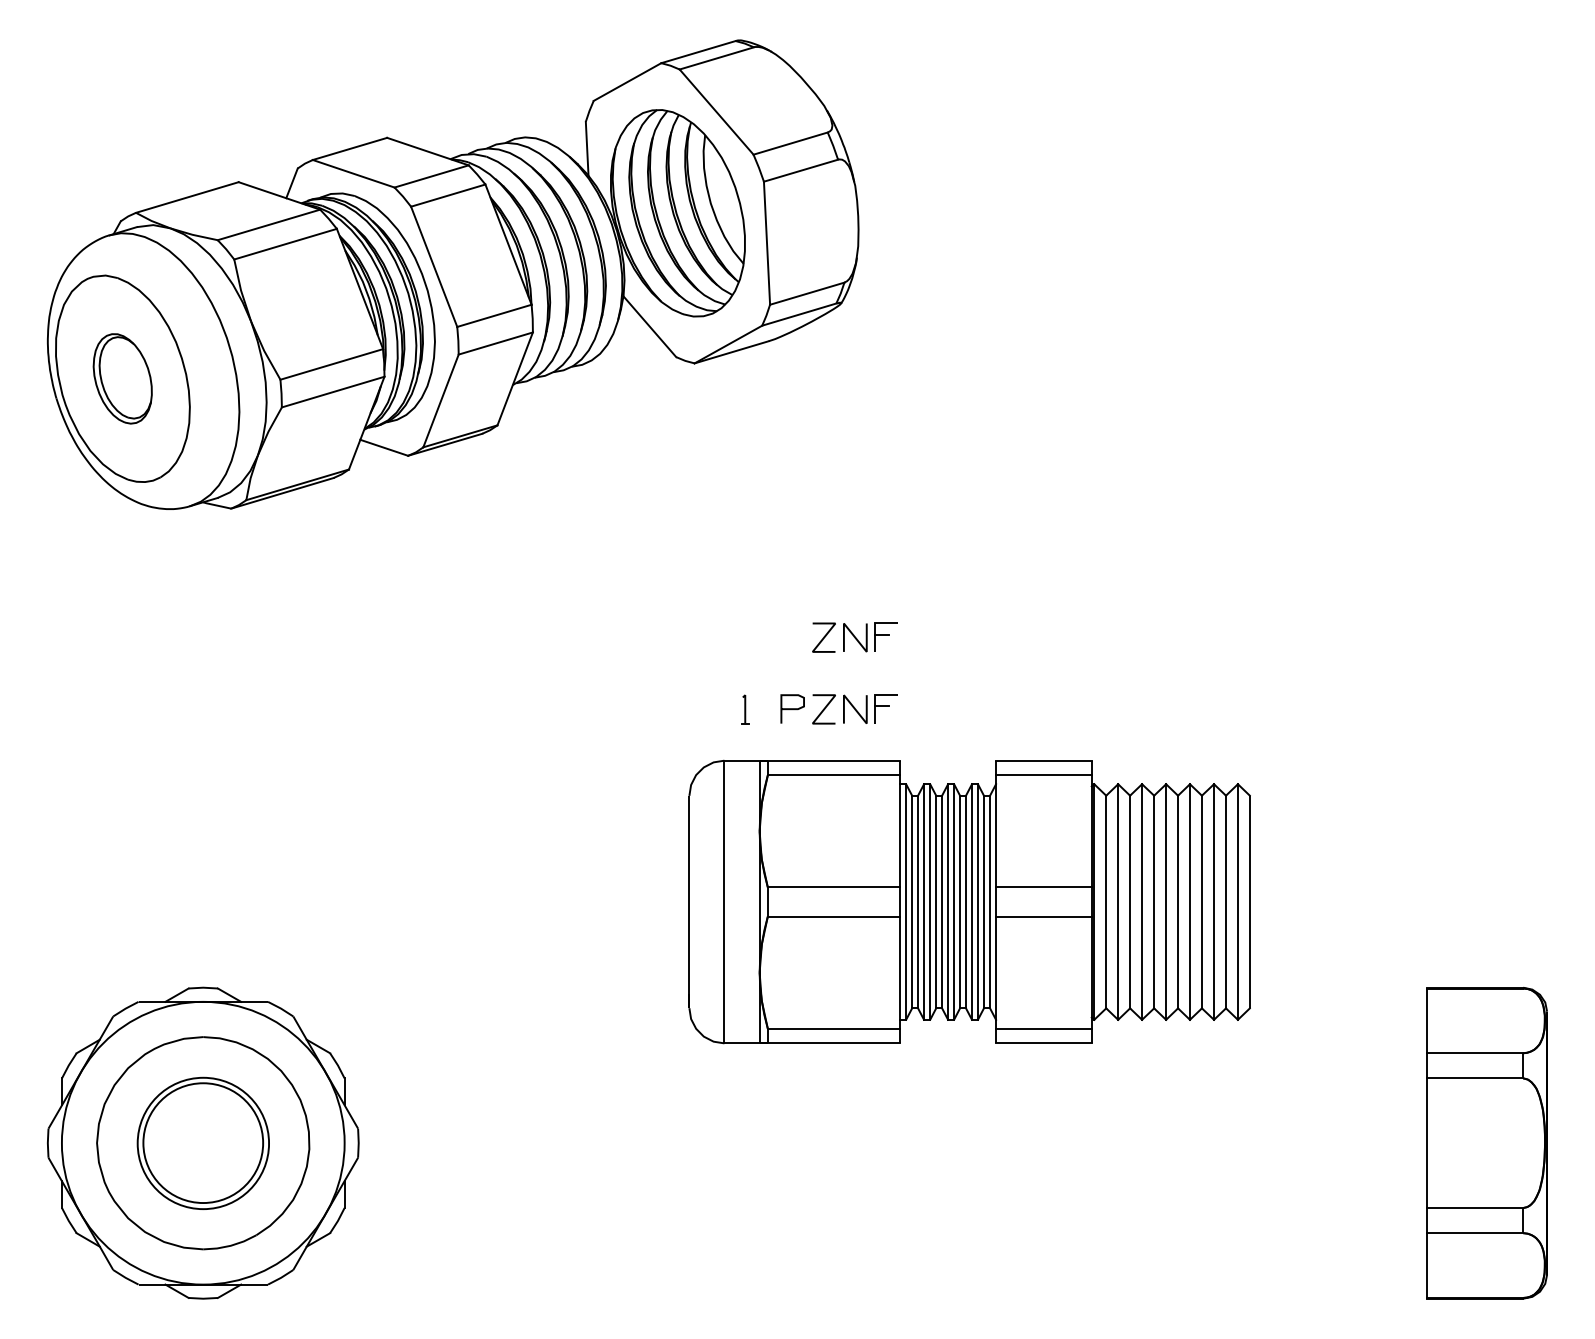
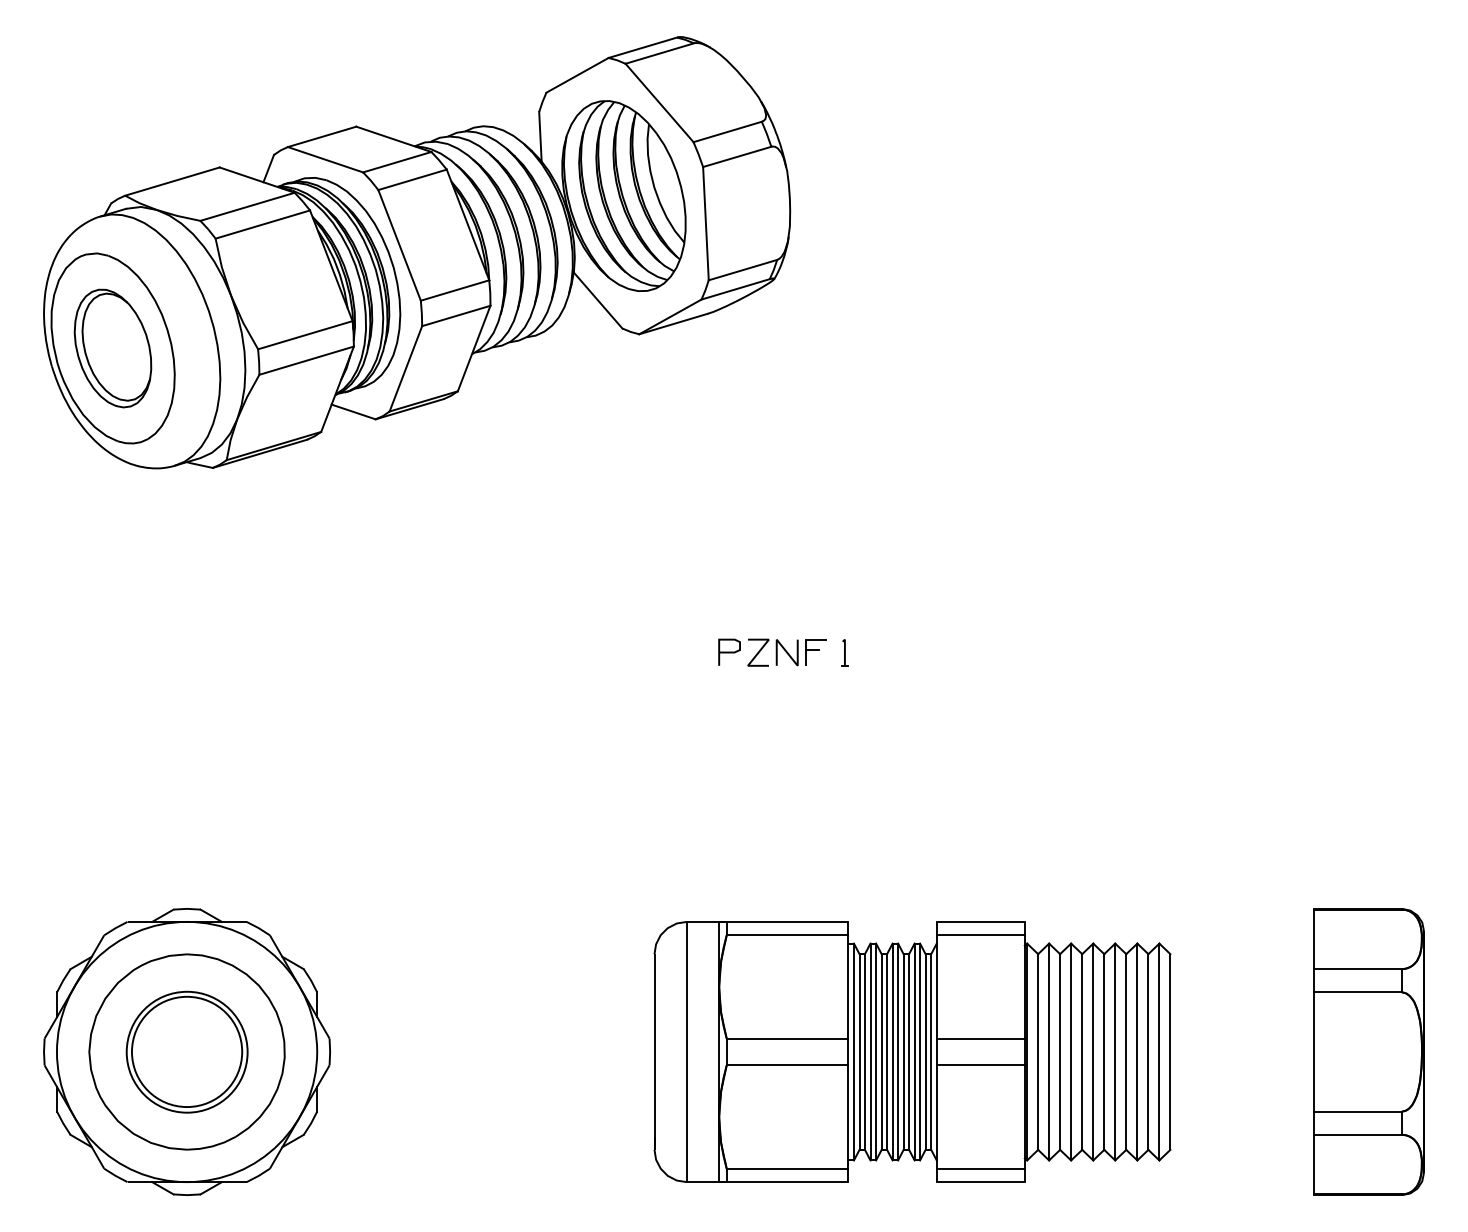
part: (122, 378) -> (112, 348), size x1.43
part: (854, 637) -> (786, 586), removed
part: (744, 709) -> (844, 652), moved
part: (969, 901) -> (912, 1051), moved

